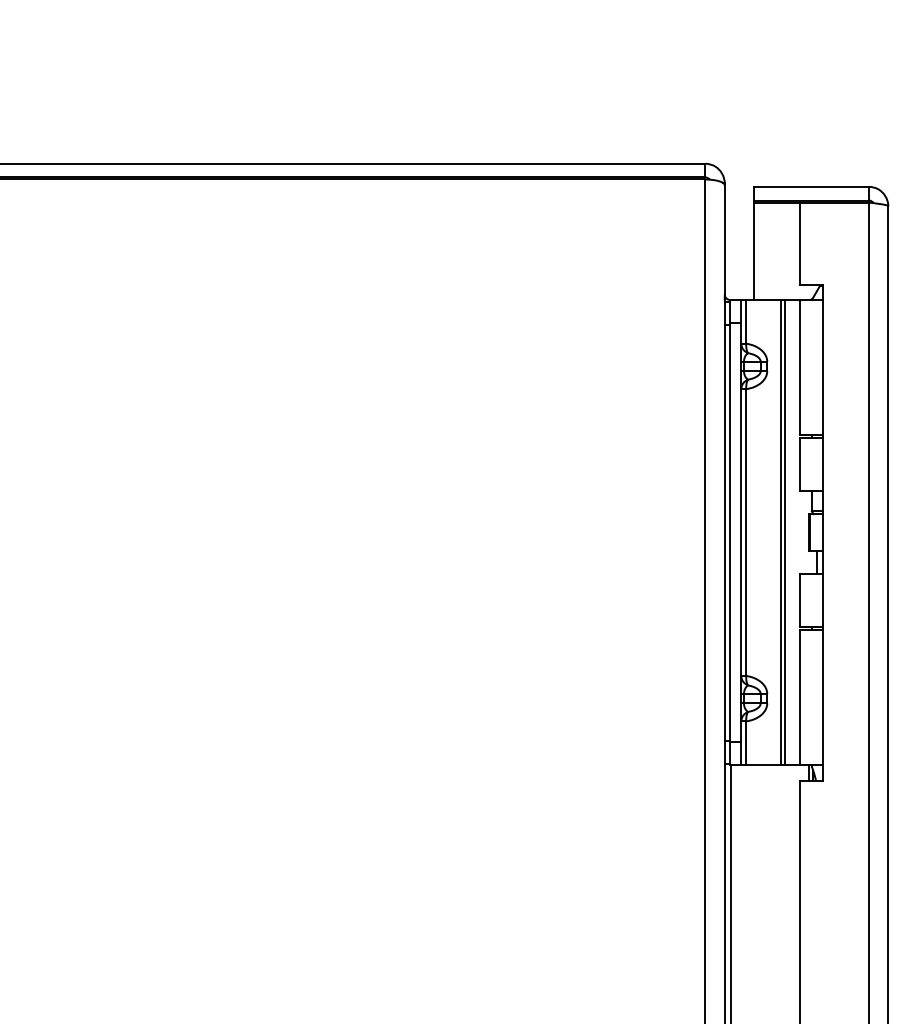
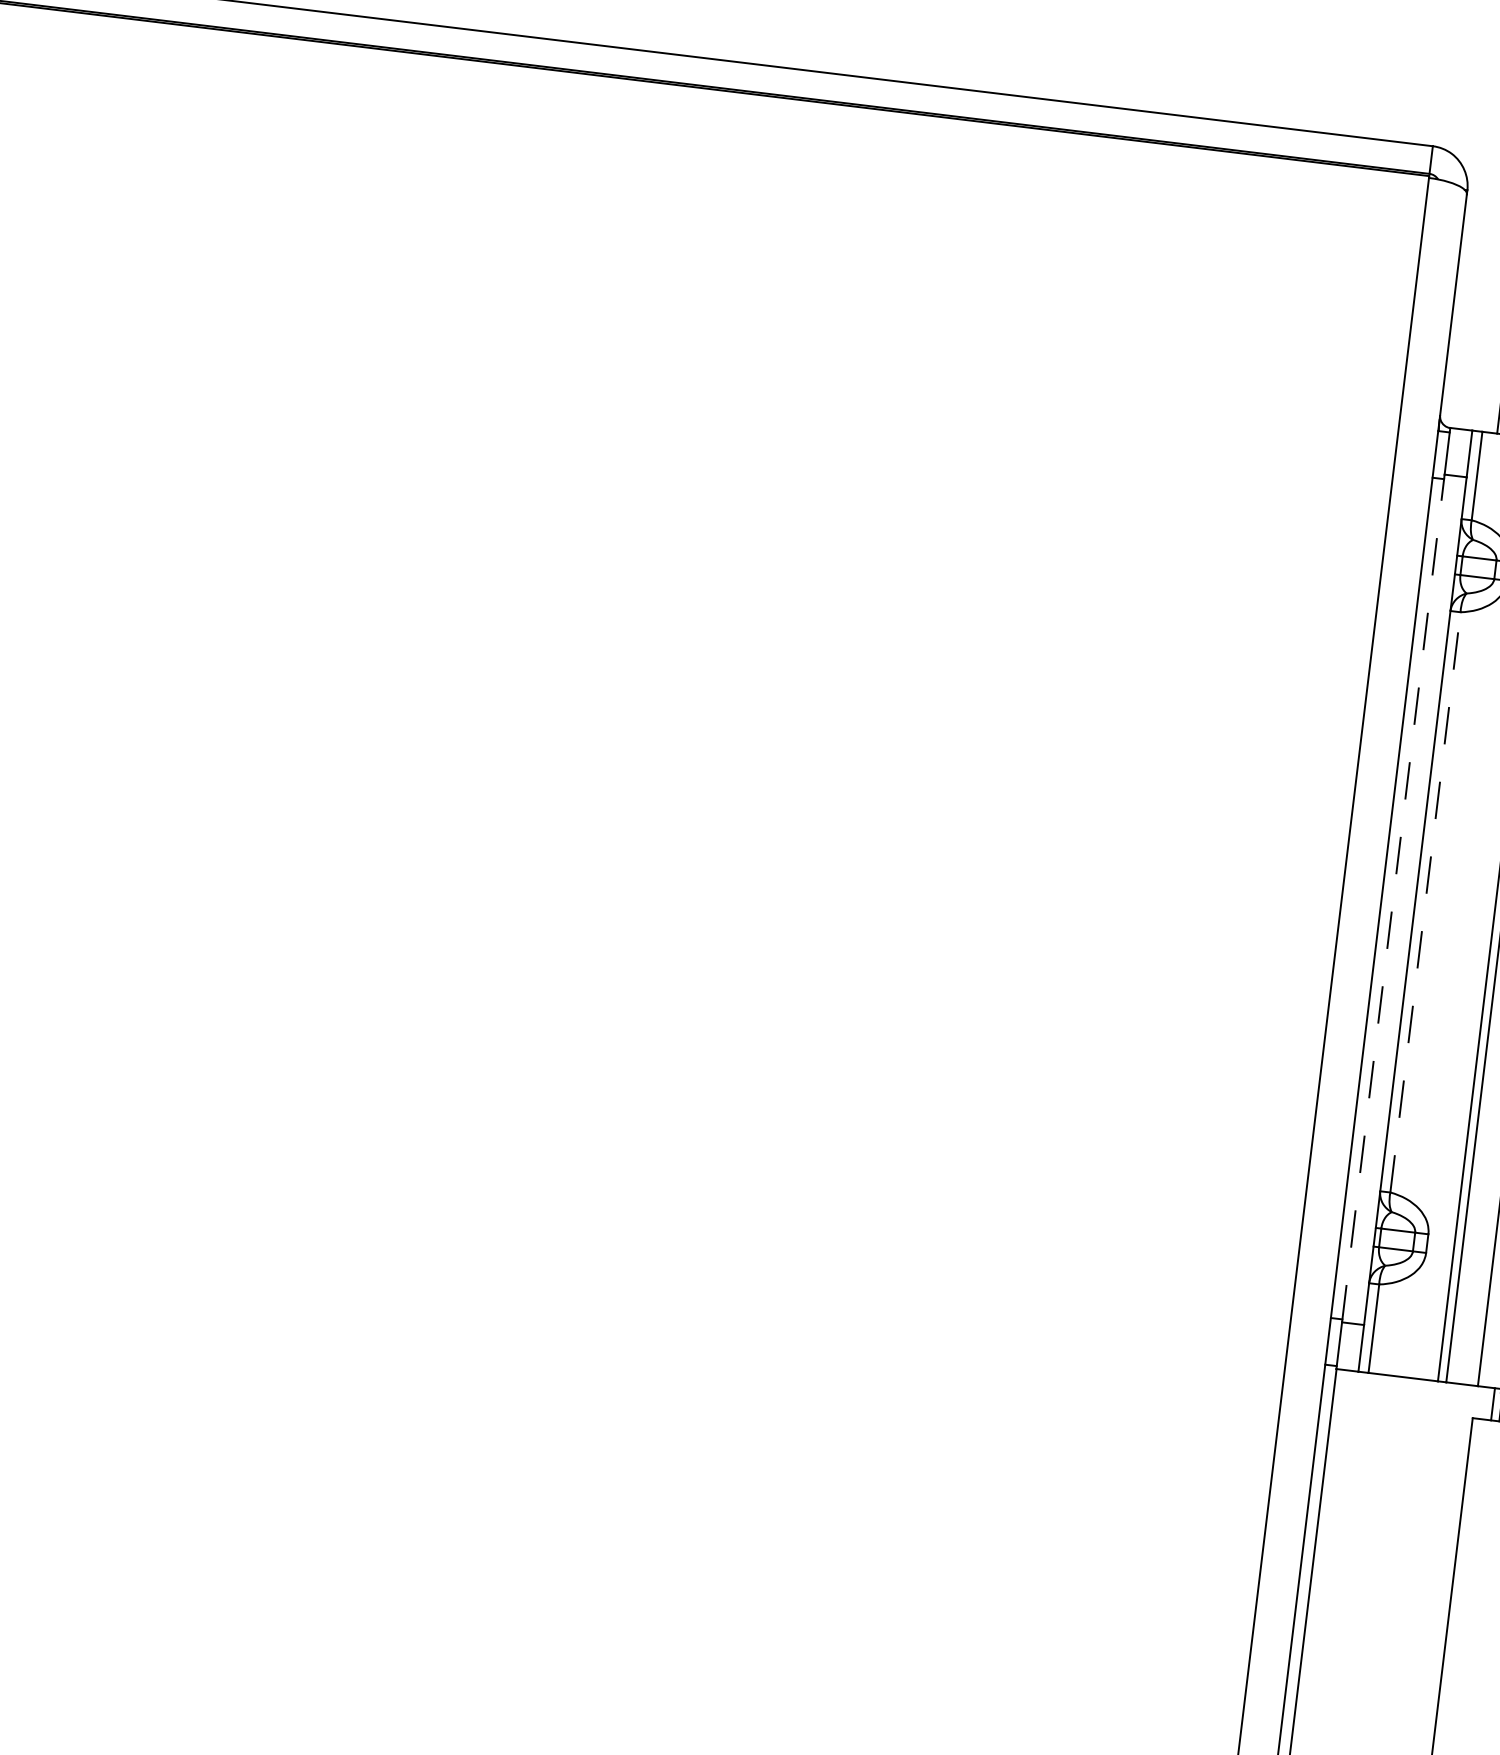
line: (730, 532) -> (1393, 898), solid -> dashed
line: (746, 532) -> (1425, 902), solid -> dashed

